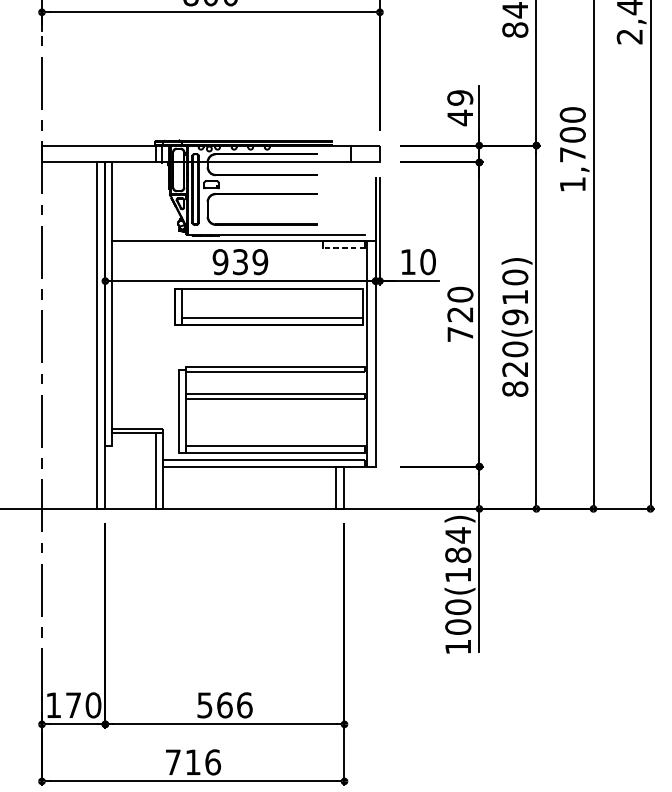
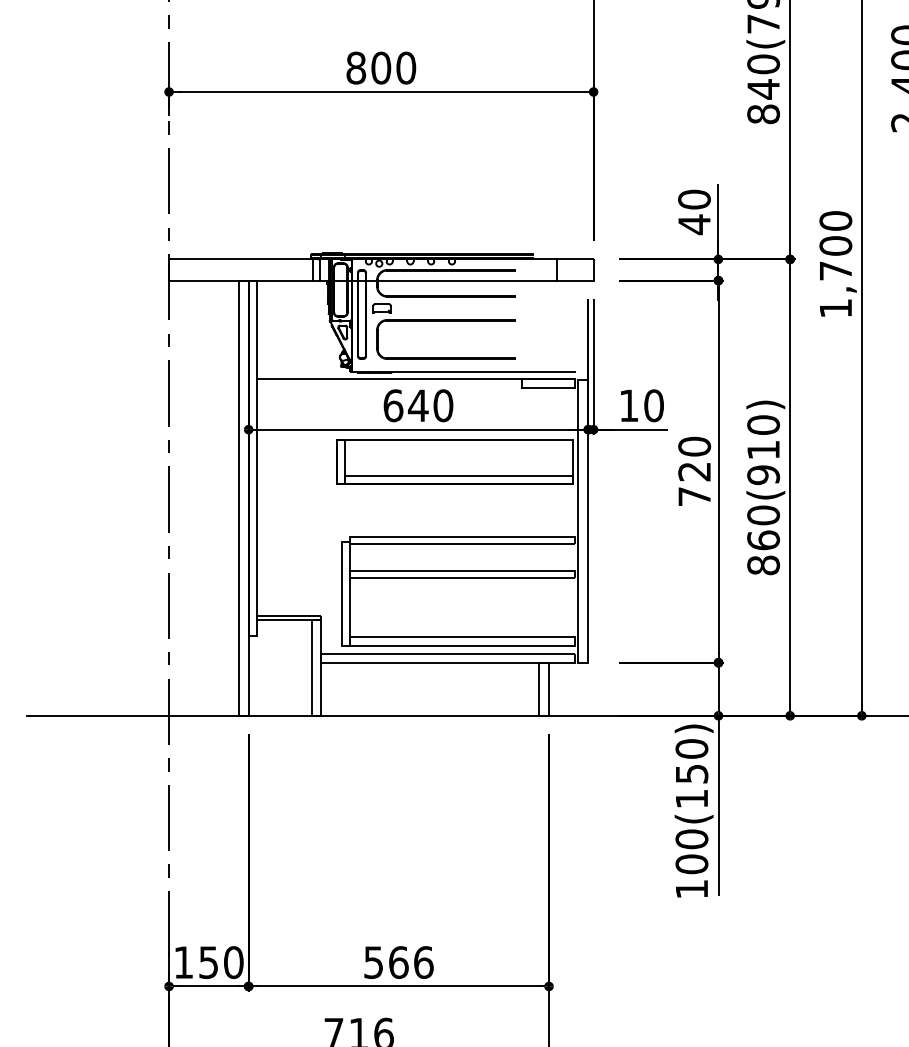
text: (460, 97) -> (694, 199), 49 -> 40
line: (344, 247) -> (548, 387), dashed -> solid
text: (240, 261) -> (418, 405), 939 -> 640
text: (515, 369) -> (763, 540), 820(910) -> 860(910)
text: (457, 544) -> (691, 760), 100(184) -> 100(150)
text: (73, 705) -> (208, 962), 170 -> 150

